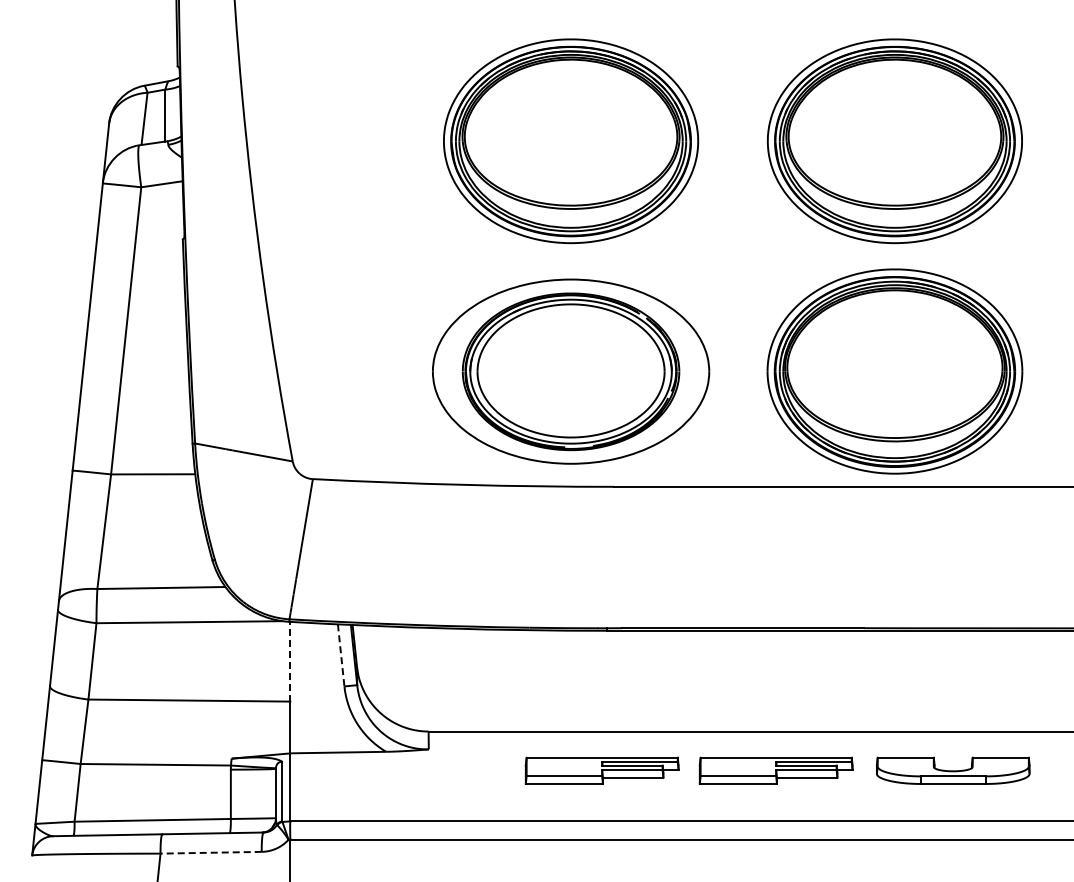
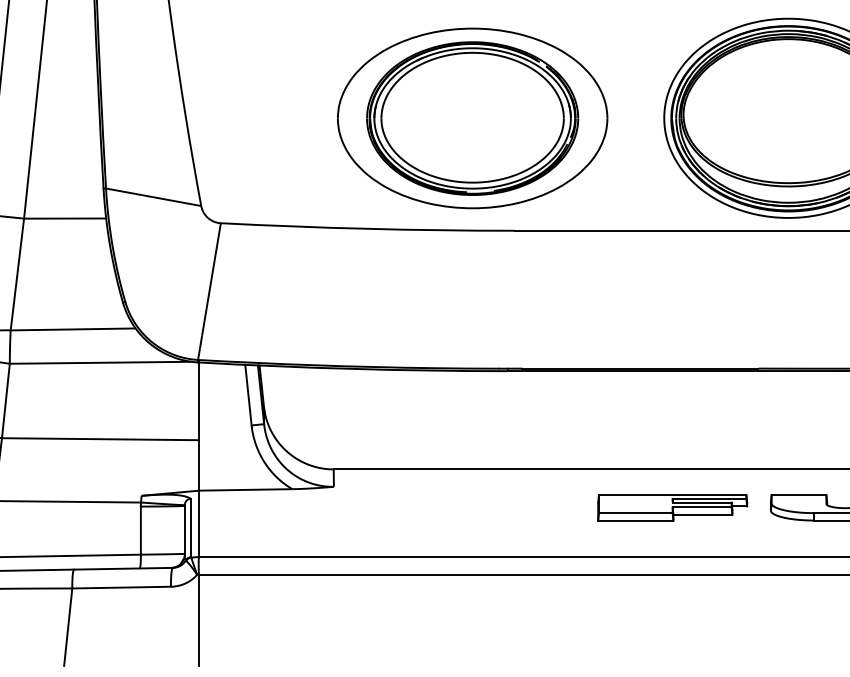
line: (341, 655) -> (248, 395), dashed -> solid
line: (290, 661) -> (199, 401), dashed -> solid
part: (601, 770) -> (502, 507), removed
line: (211, 852) -> (121, 587), dashed -> solid

